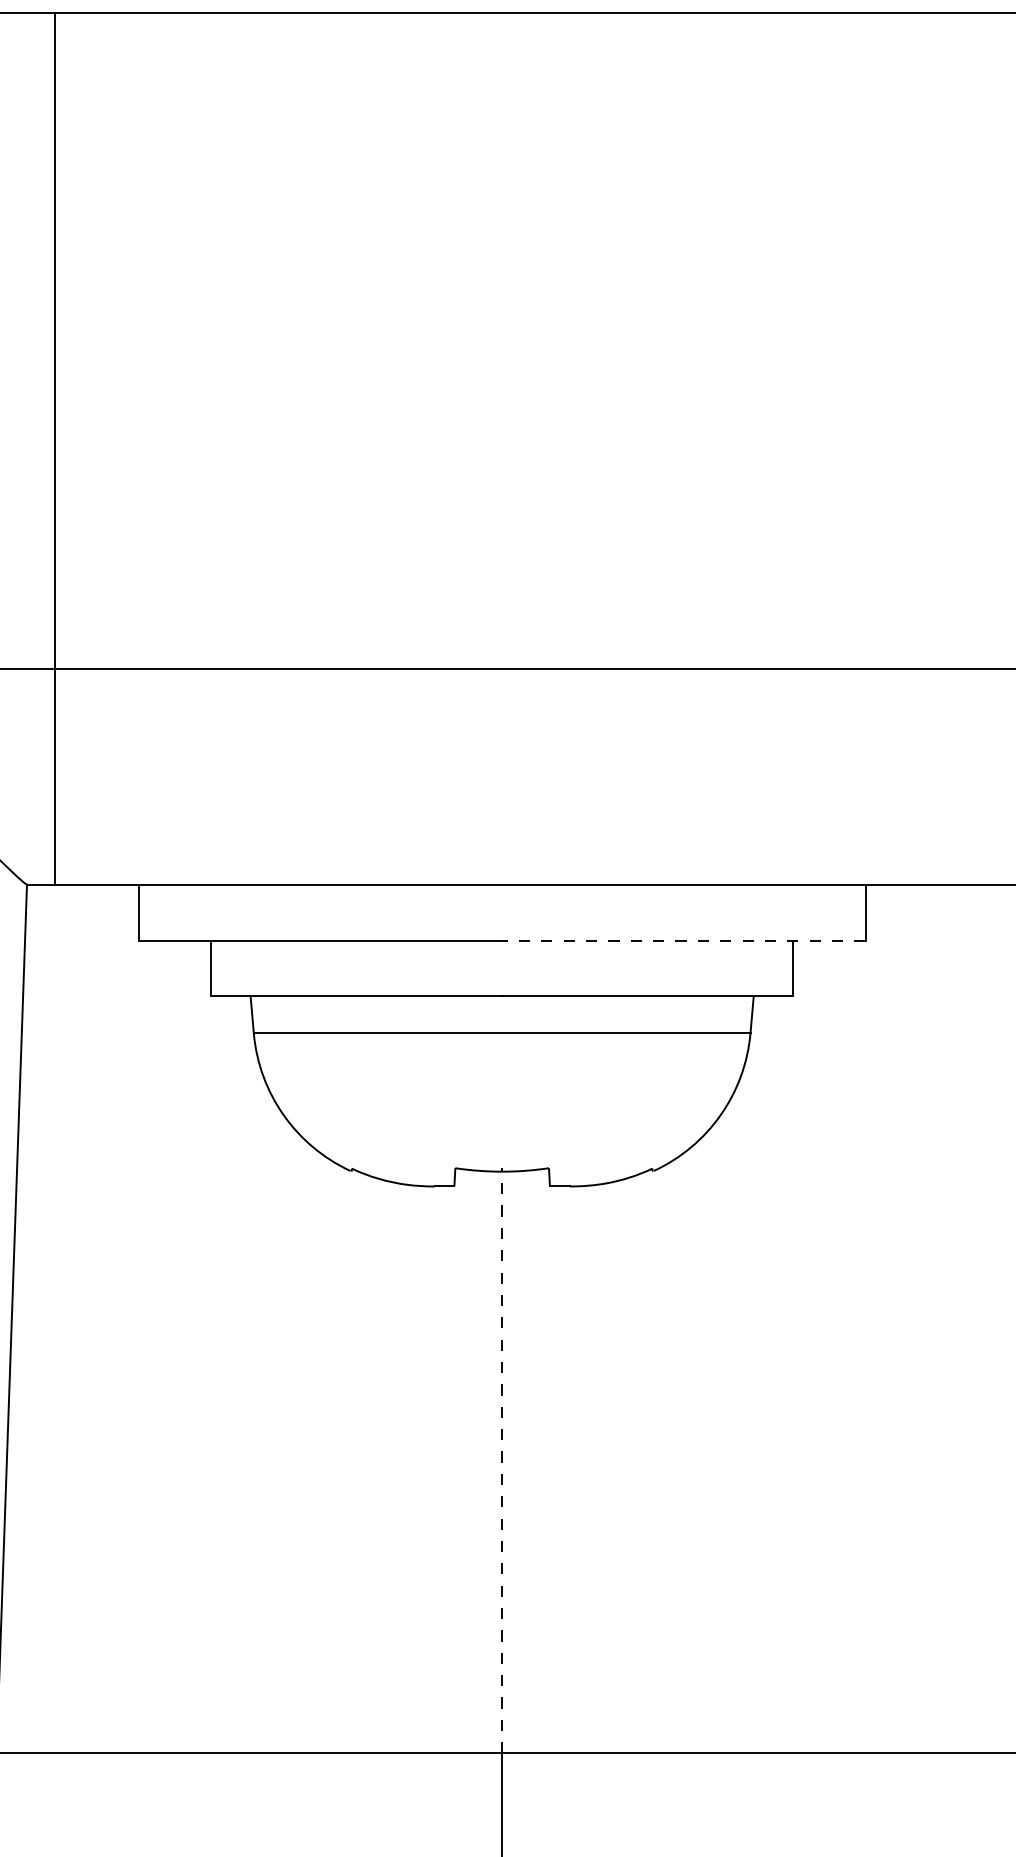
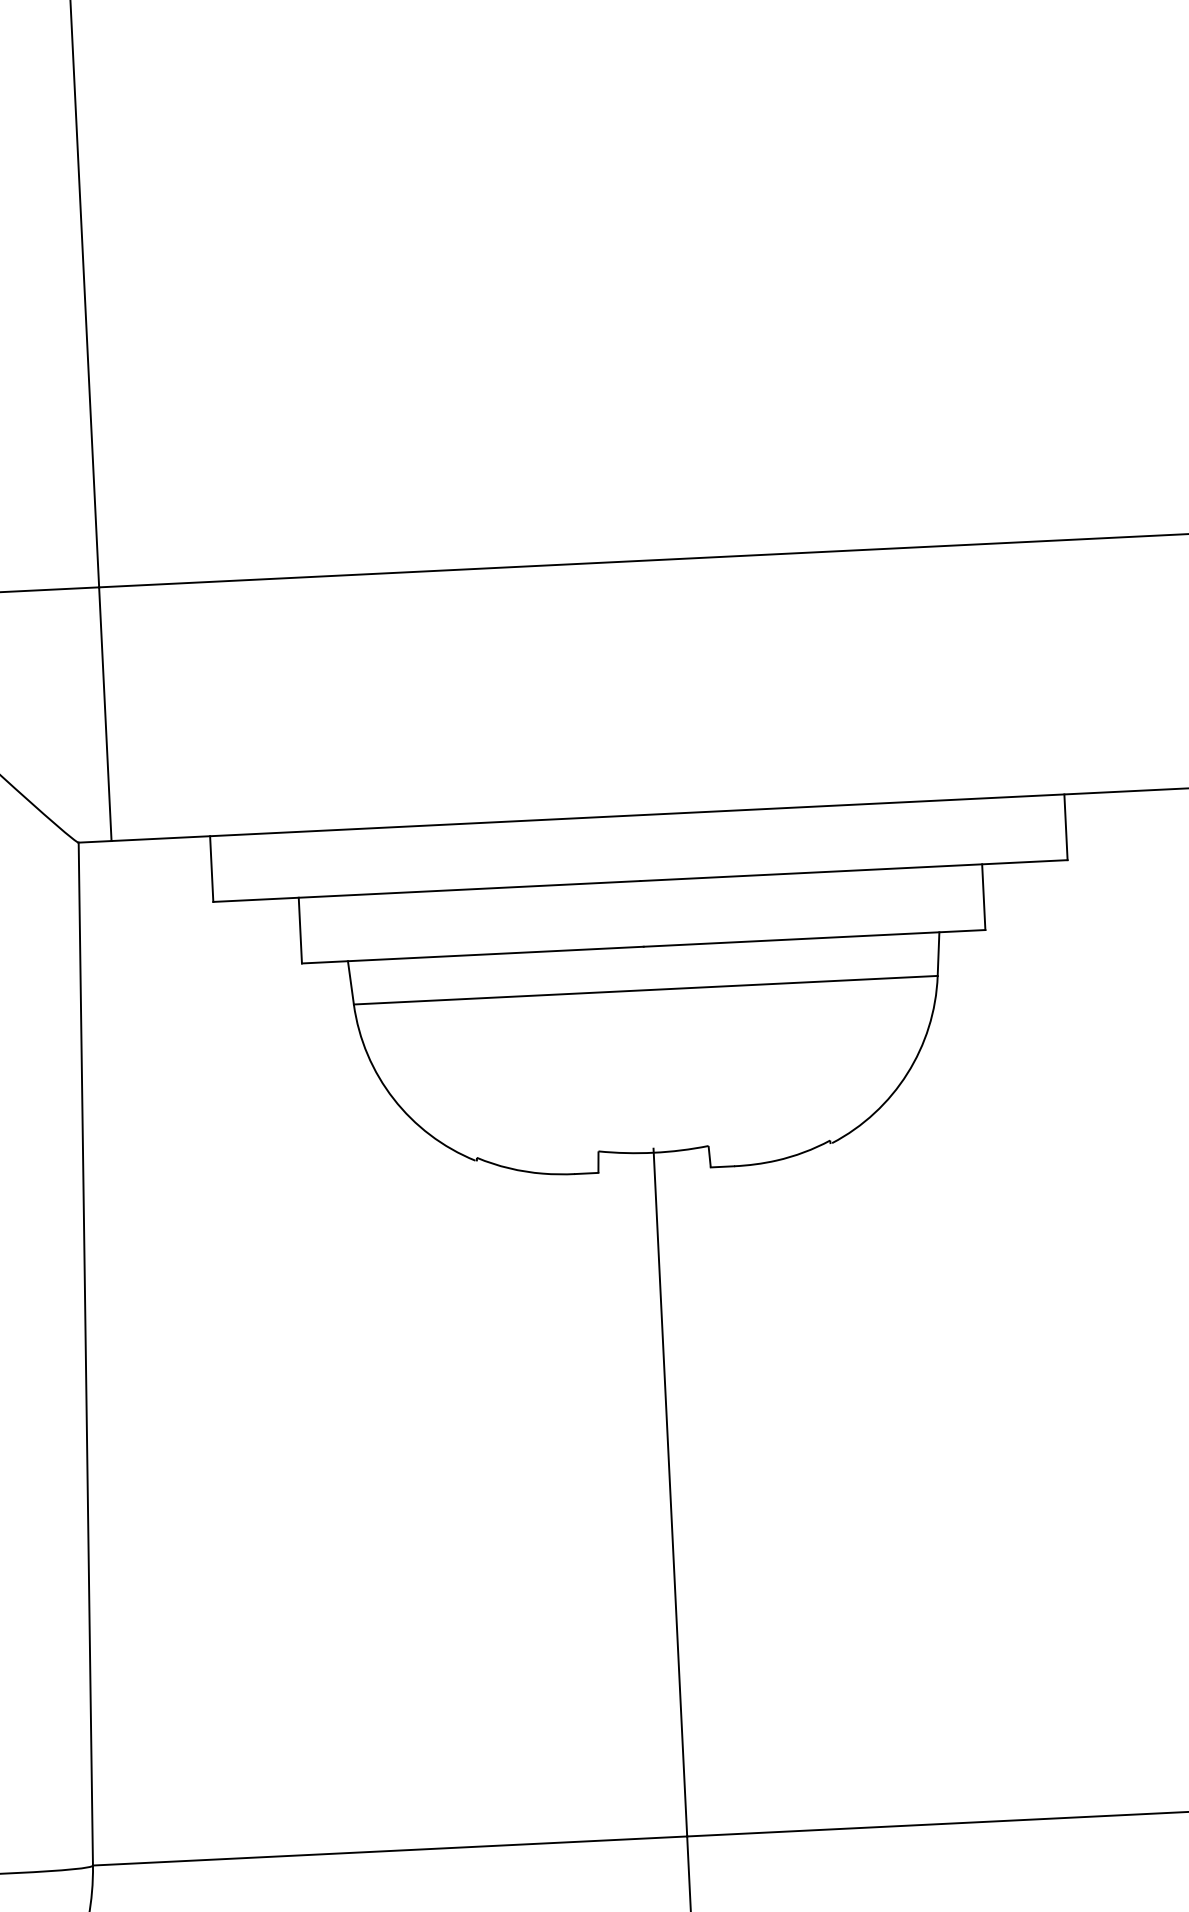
line: (683, 940) -> (853, 870), dashed -> solid
line: (502, 1460) -> (670, 1492), dashed -> solid

